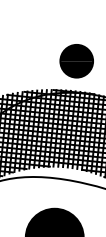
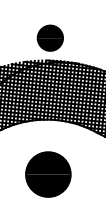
part: (75, 60) -> (49, 37), moved

